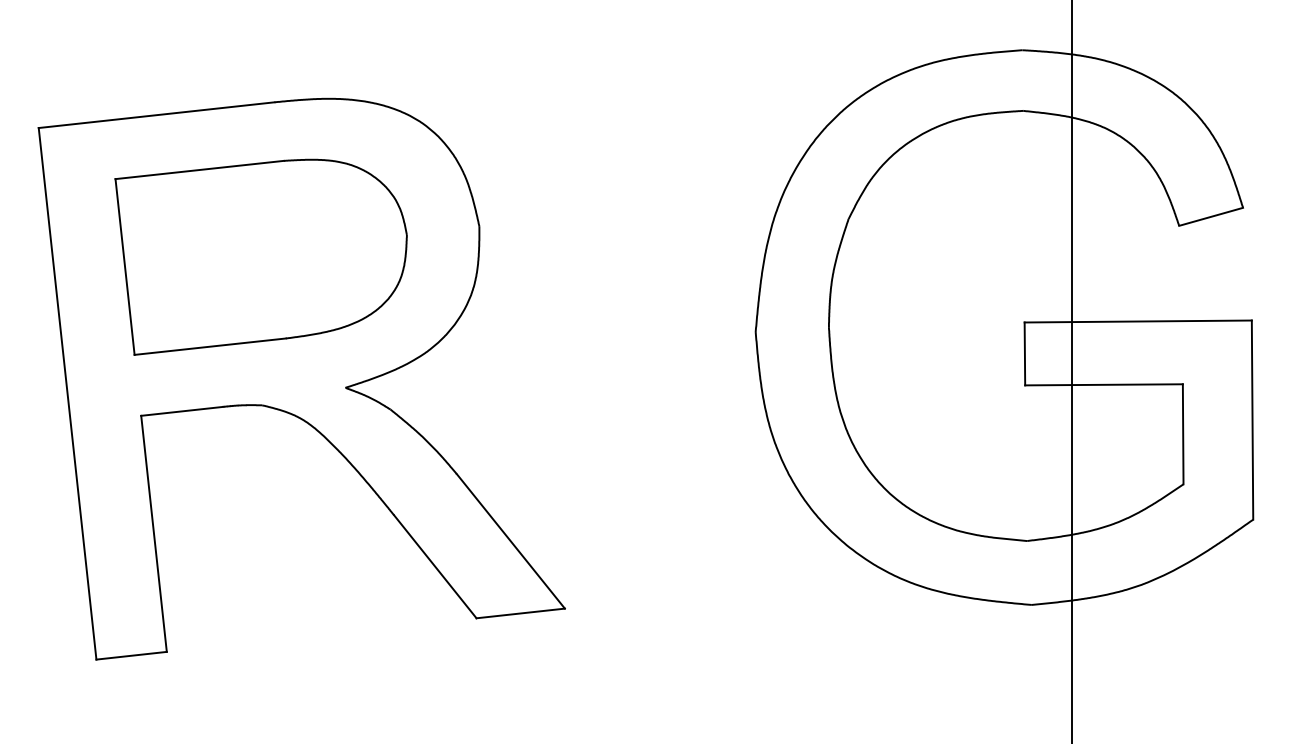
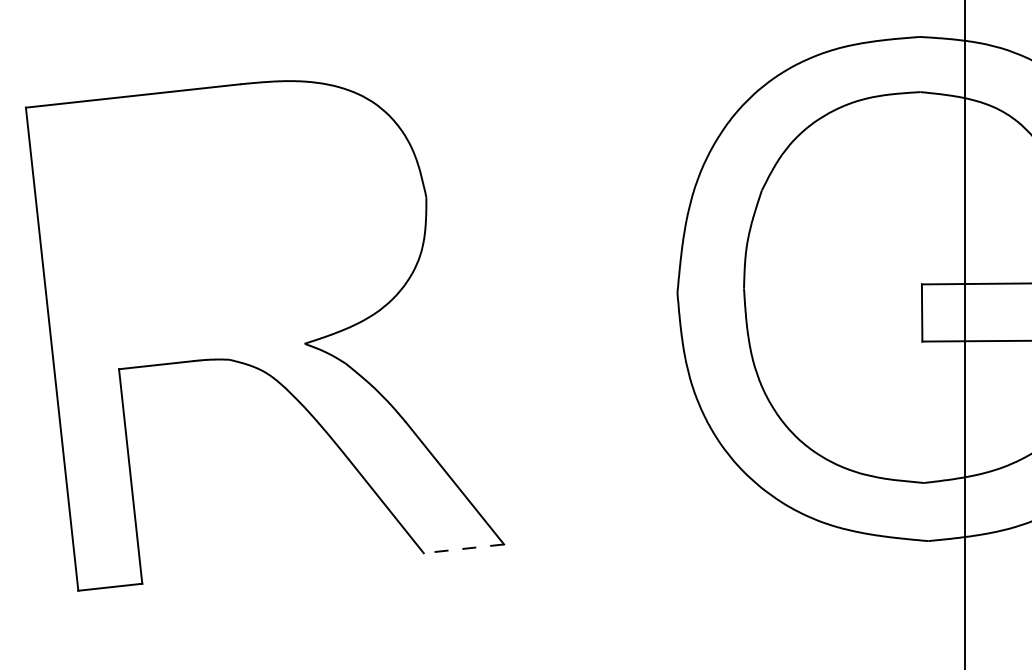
part: (260, 256) -> (227, 224), removed
line: (520, 613) -> (463, 548), solid -> dashed

